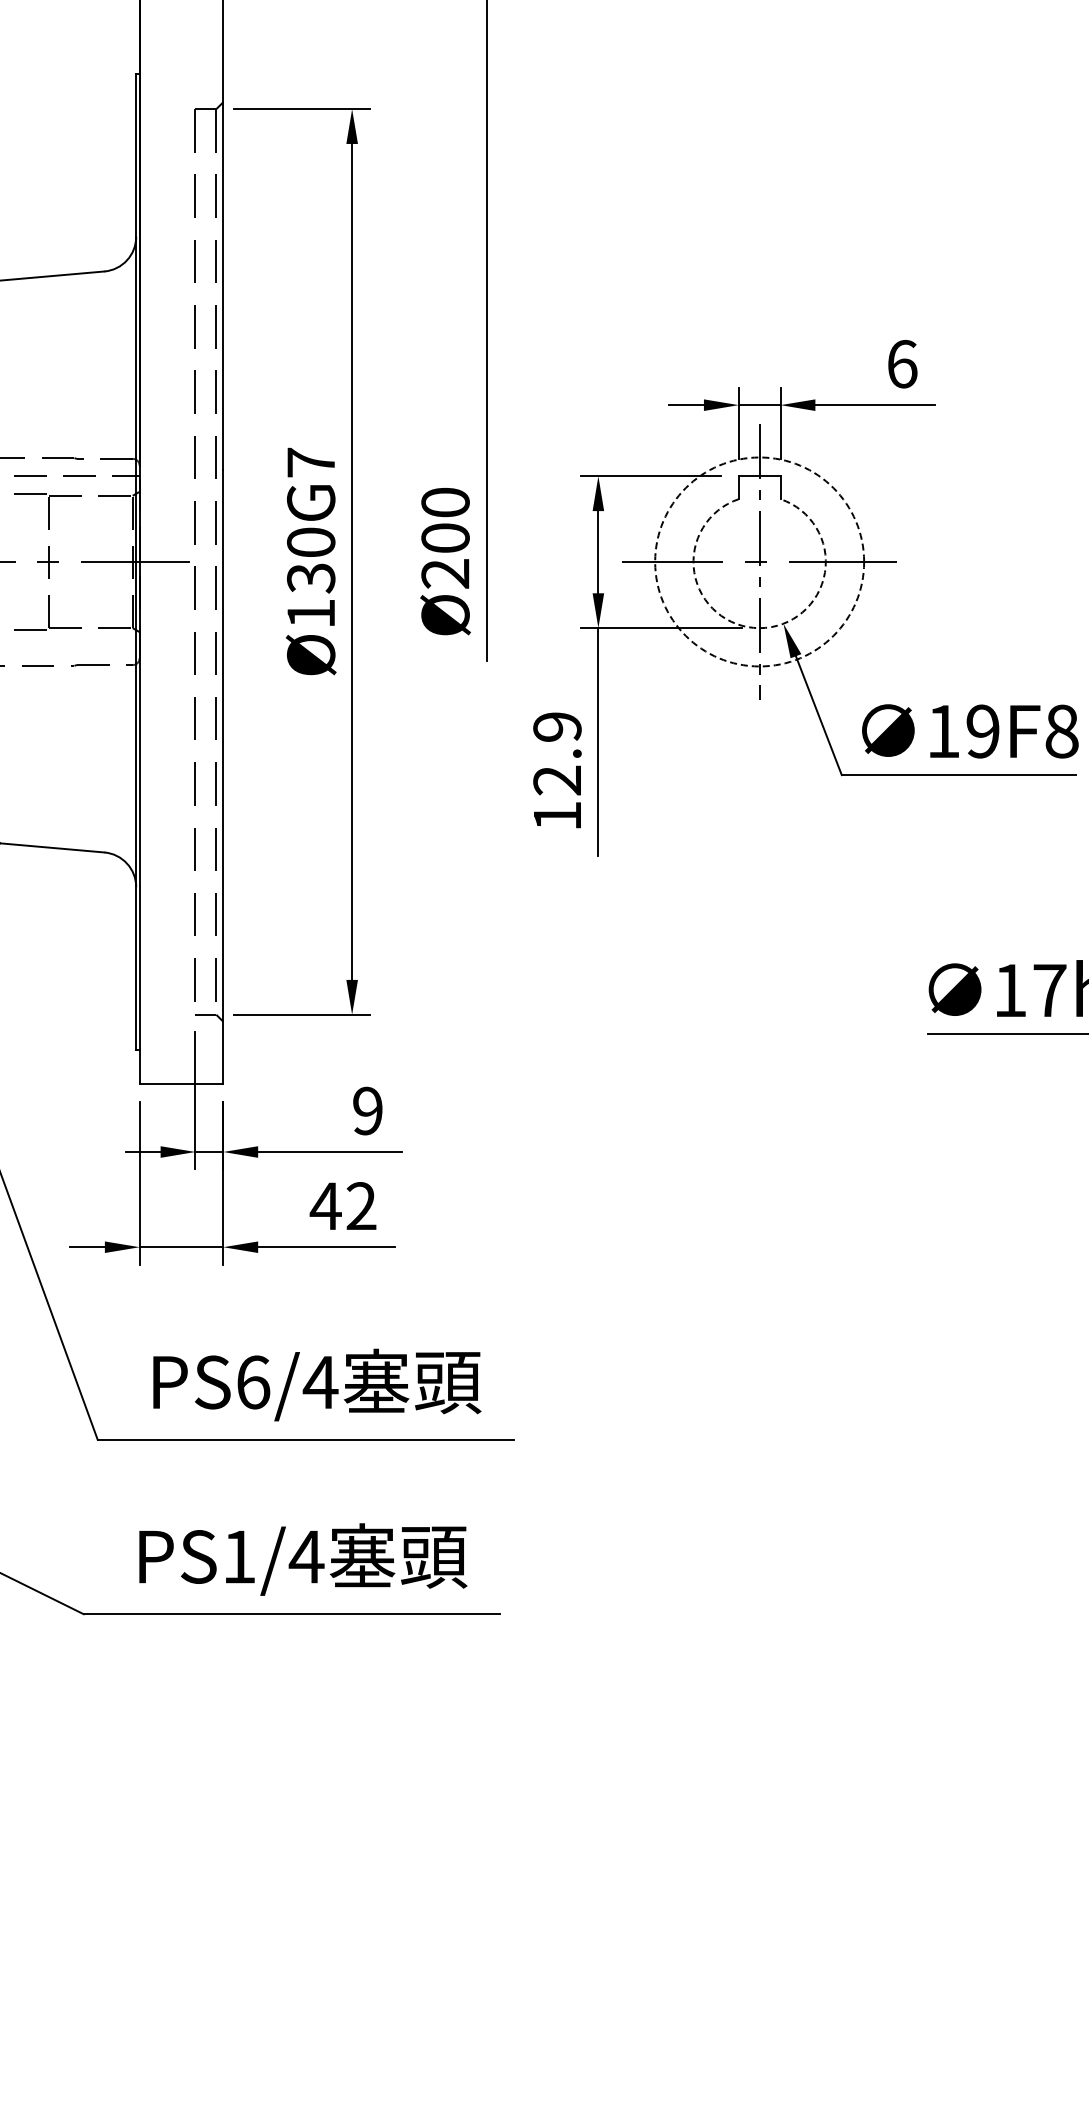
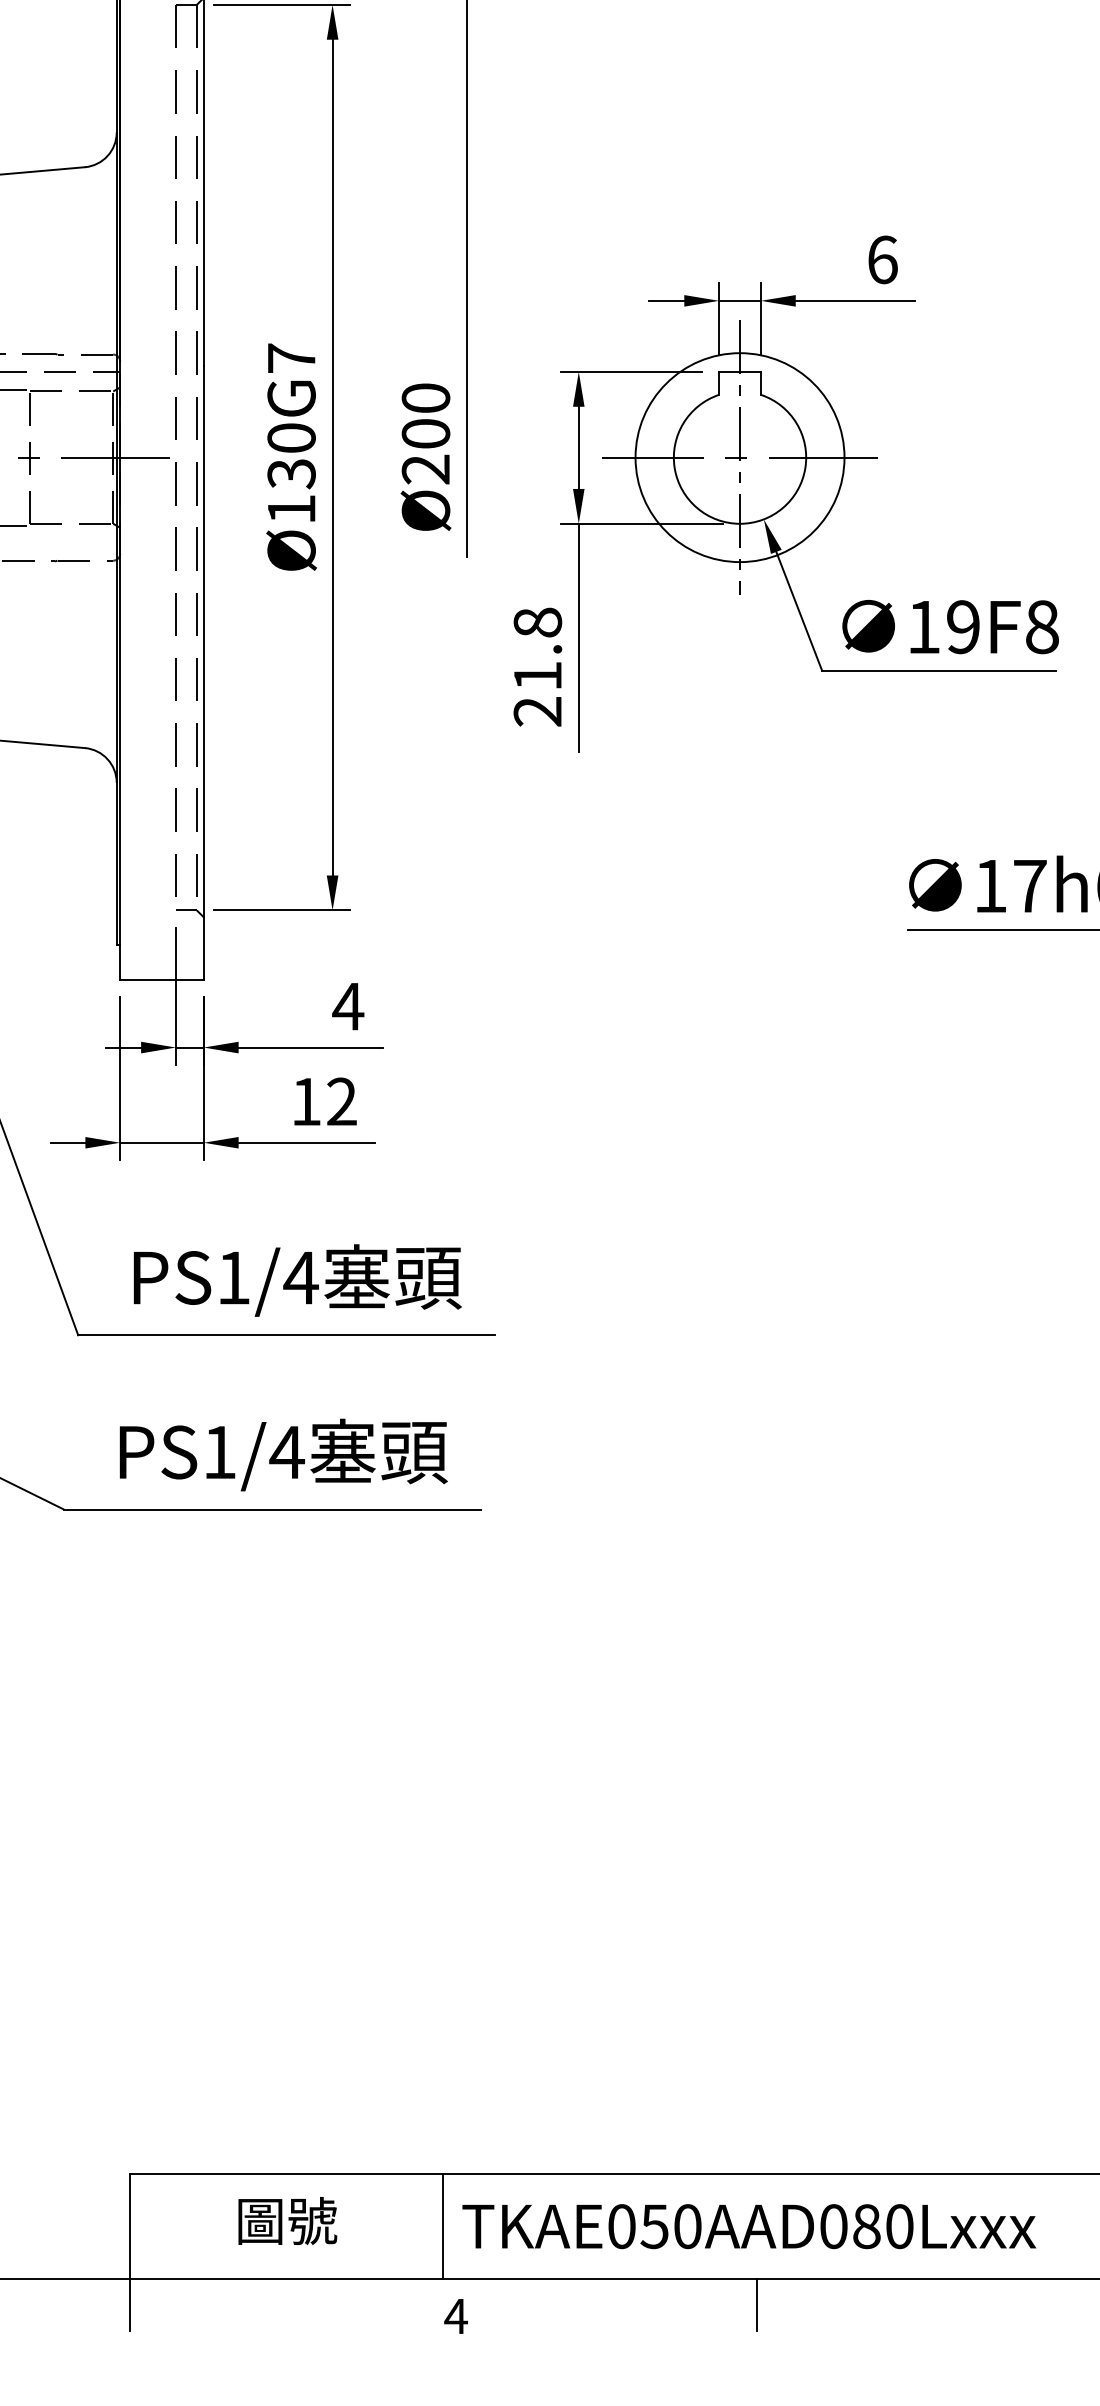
circle: (759, 561) -> (739, 457), dashed -> solid
arc: (760, 627) -> (740, 523), dashed -> solid
text: (557, 770) -> (537, 666), 12.9 -> 21.8
text: (368, 1110) -> (348, 1006), 9 -> 4
text: (326, 1205) -> (306, 1101), 42 -> 12
text: (254, 1381) -> (234, 1277), PS6/4 -> PS1/4

